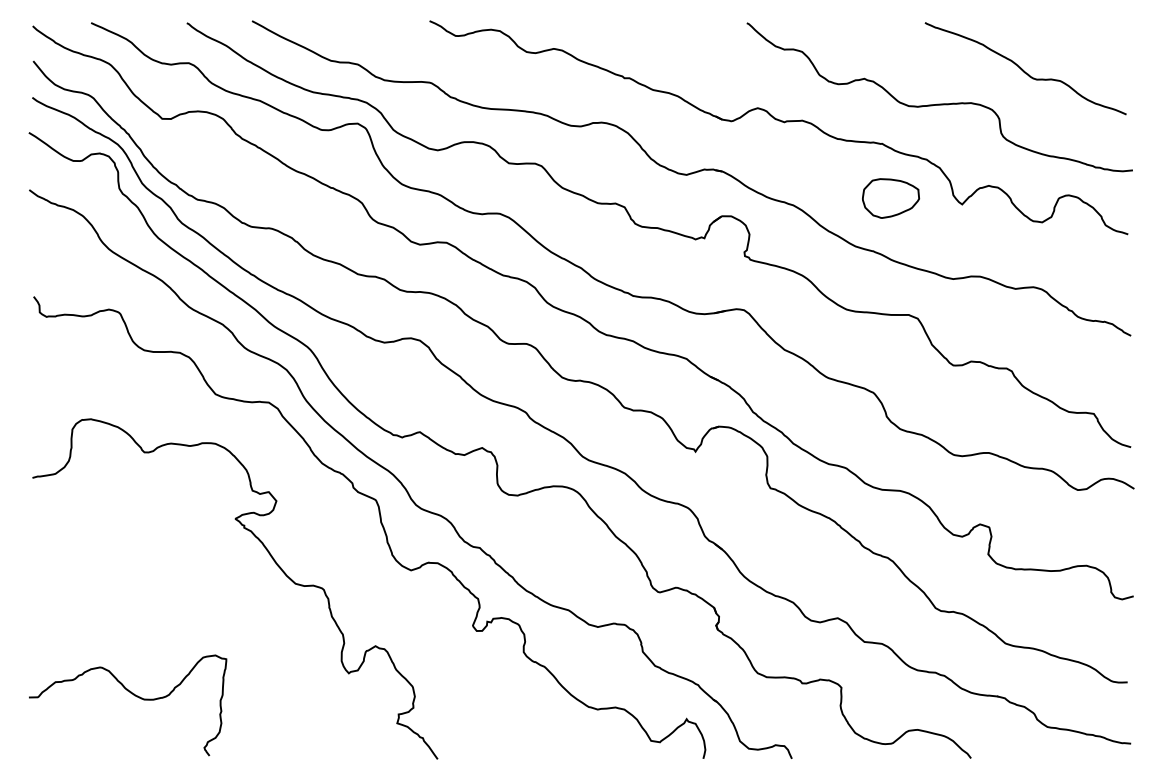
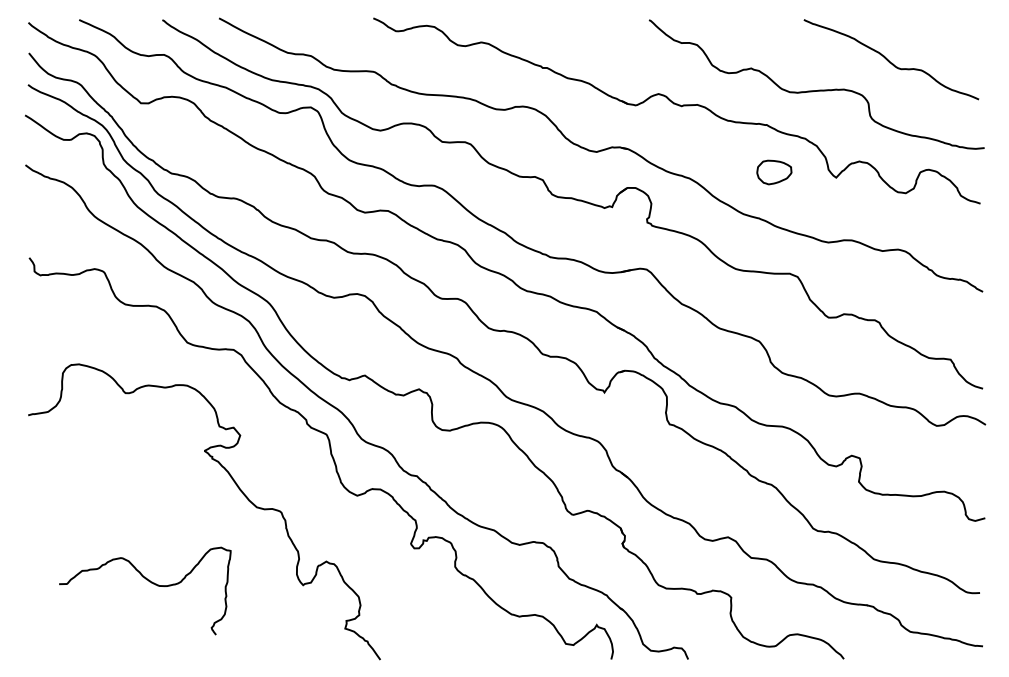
part: (891, 198) -> (774, 172), size x0.7
curve: (132, 695) -> (149, 582), moved

